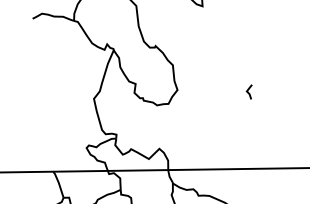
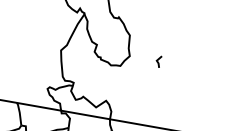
line: (248, 91) -> (158, 61), moved

